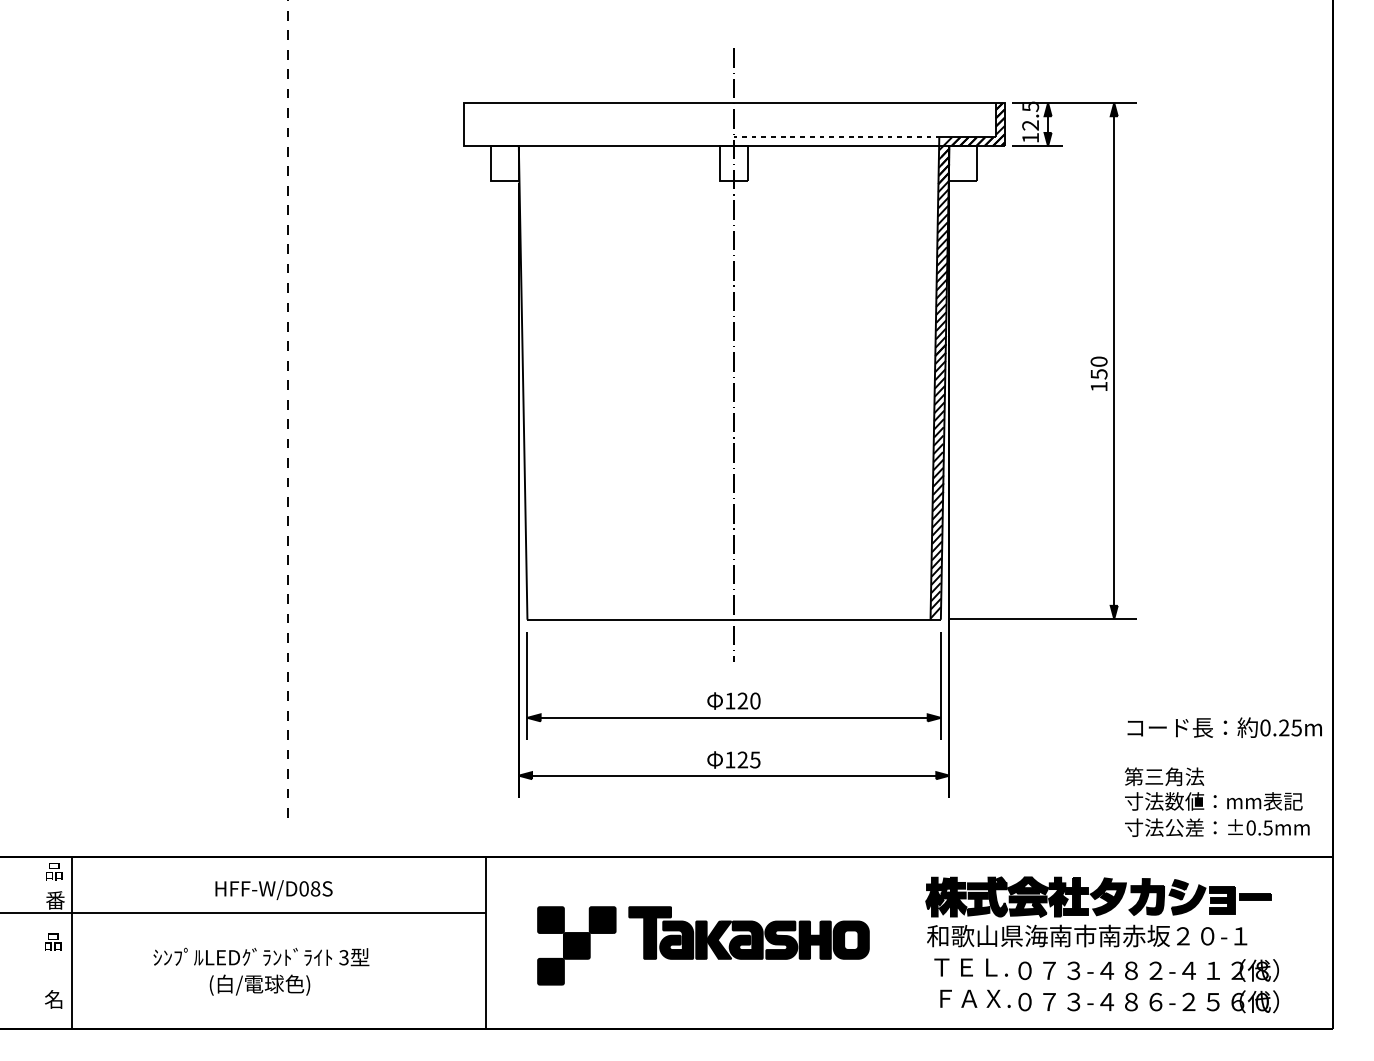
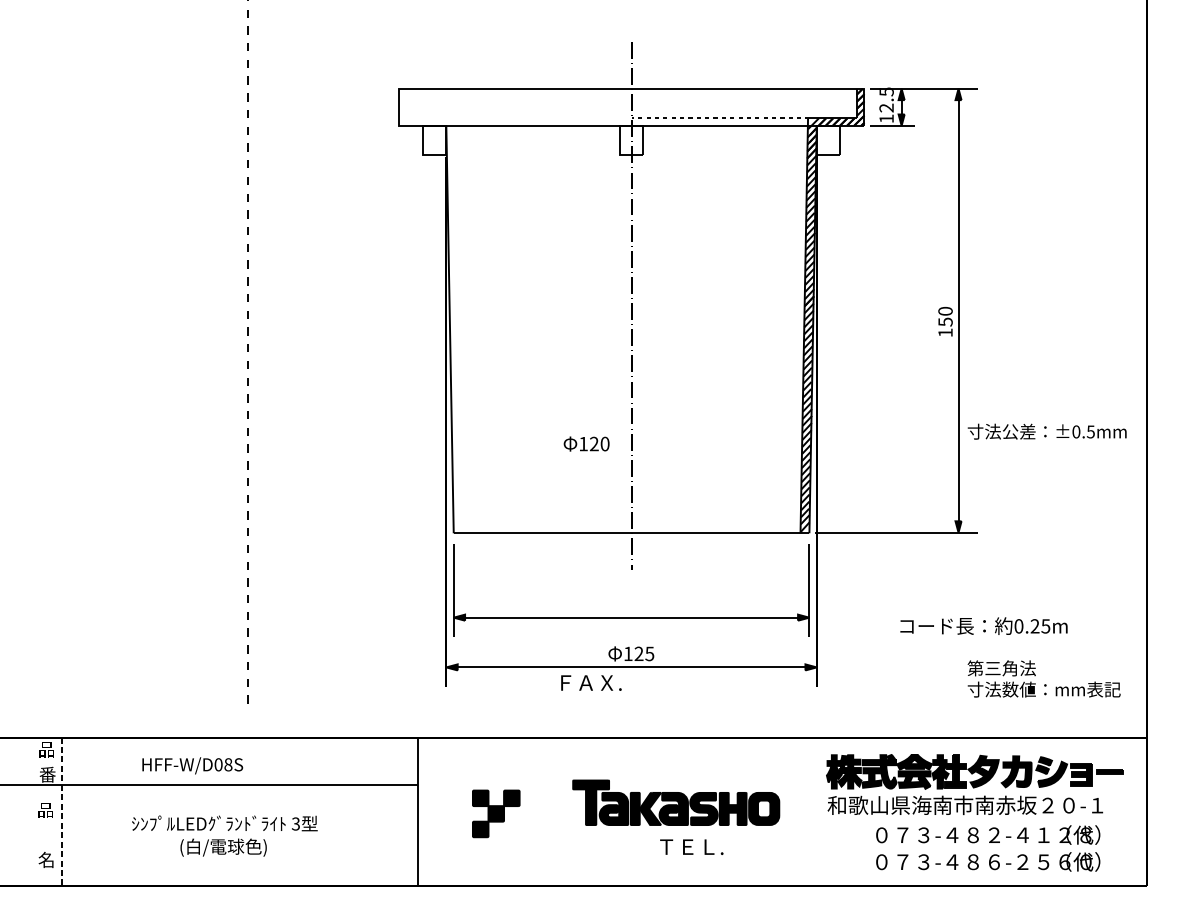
text: (733, 700) -> (586, 443), moved
text: (1224, 727) -> (983, 625), moved
text: (1217, 827) -> (1047, 431), moved
text: (273, 889) -> (192, 765), moved
part: (1098, 911) -> (975, 784), moved
part: (748, 932) -> (675, 802), moved
line: (72, 943) -> (62, 811), solid -> dashed
part: (576, 945) -> (495, 813), size x0.7
text: (970, 967) -> (691, 847), moved
text: (975, 998) -> (591, 682), moved

